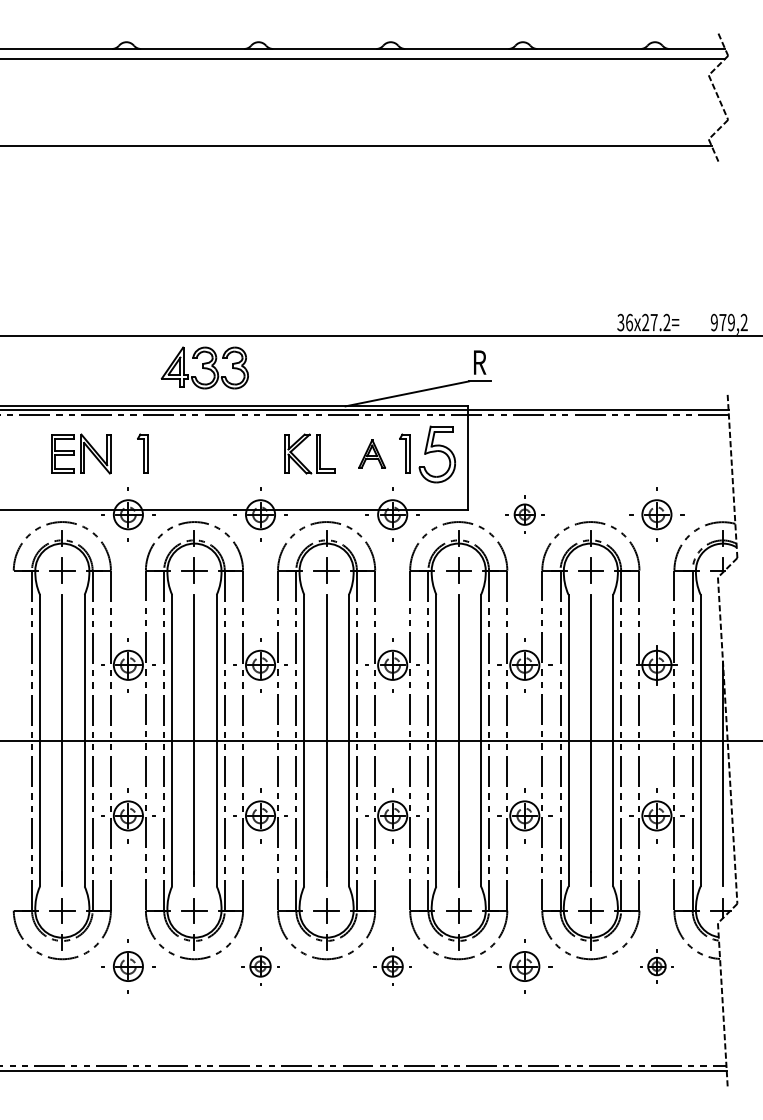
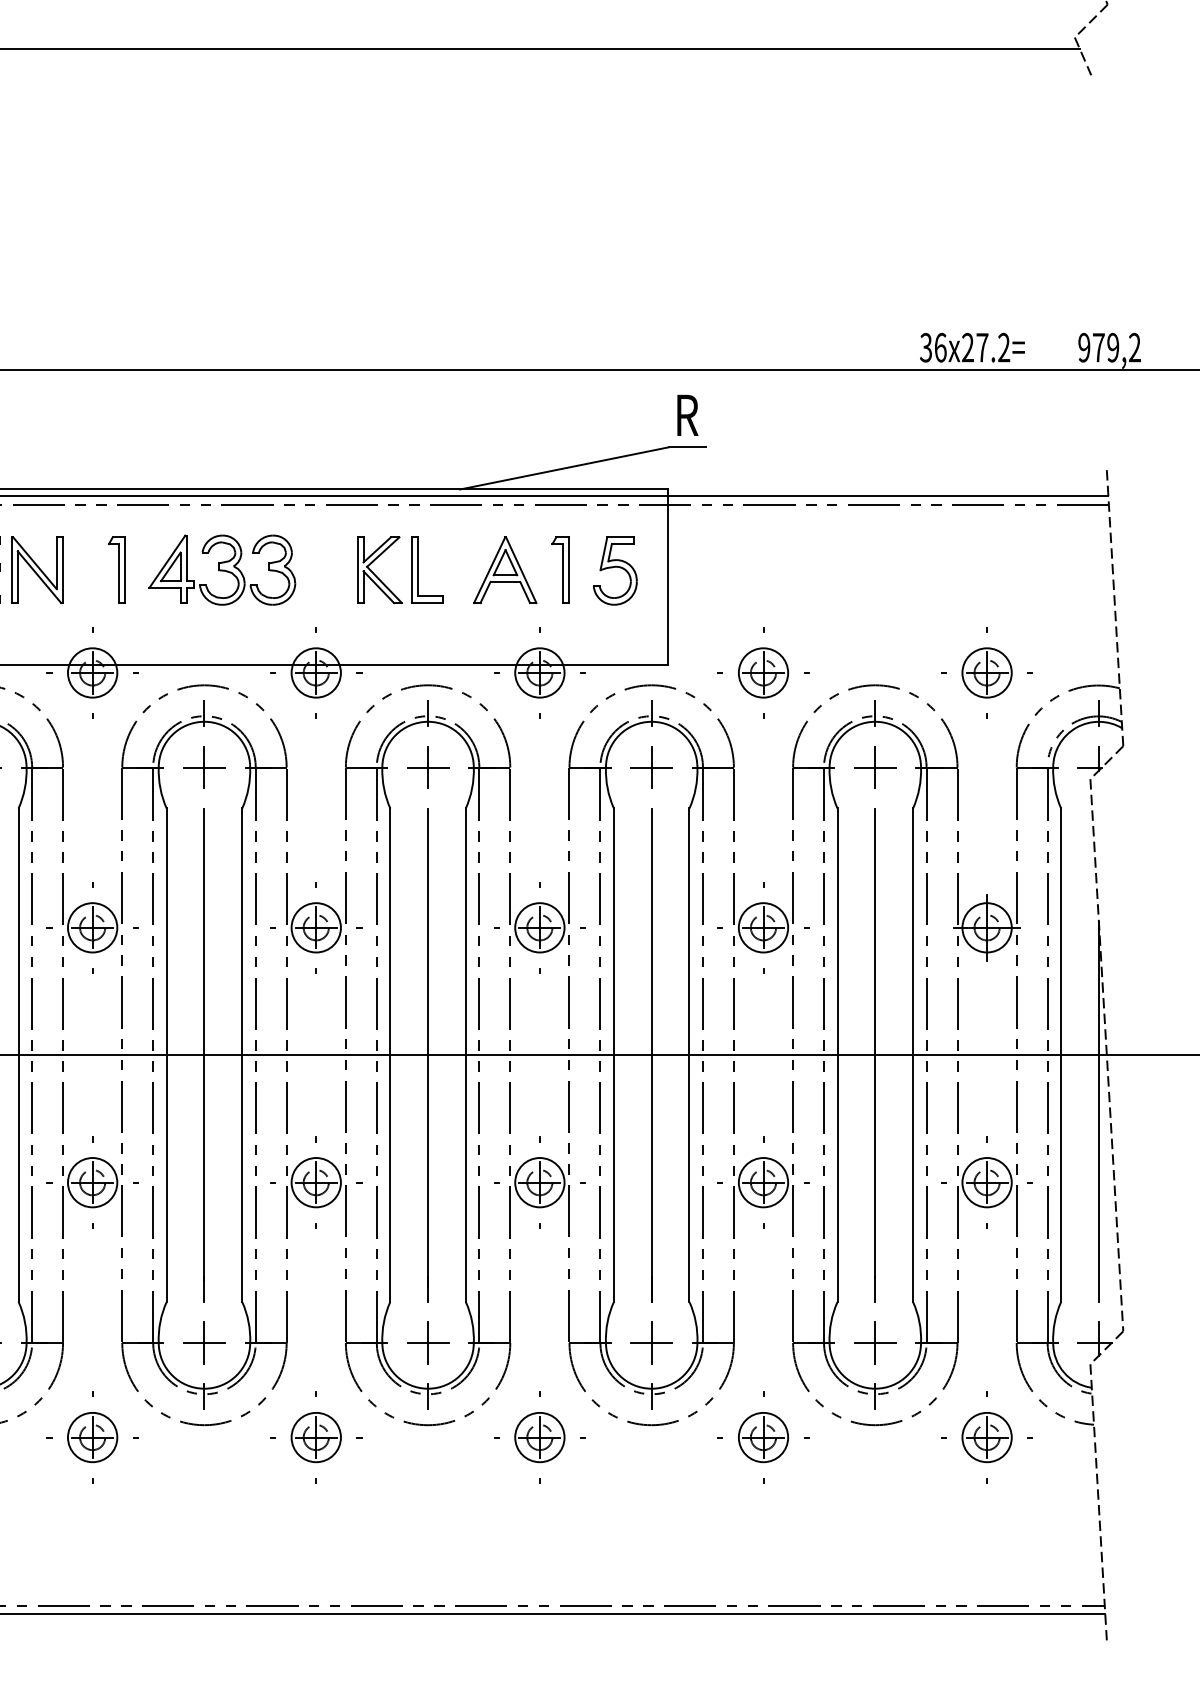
part: (204, 367) -> (221, 569), moved
part: (371, 453) -> (504, 569), size x1.43
part: (436, 454) -> (614, 570), size x0.71
part: (524, 514) -> (762, 672), size x1.43
part: (260, 966) -> (316, 1437), size x1.43
part: (392, 966) -> (539, 1437), size x1.43
part: (656, 966) -> (986, 1437), size x1.67

